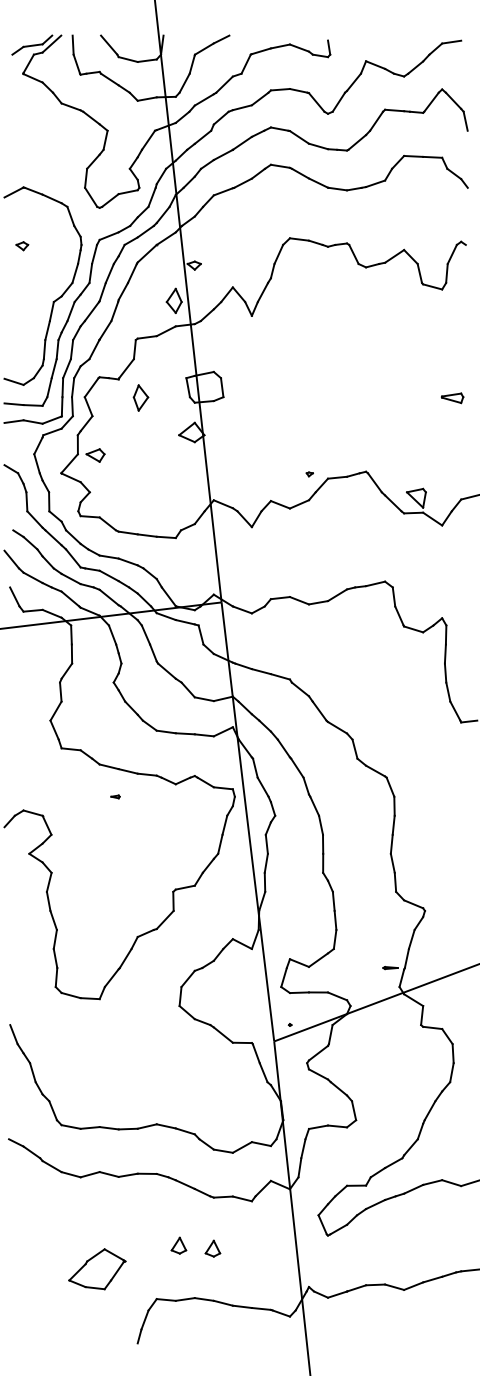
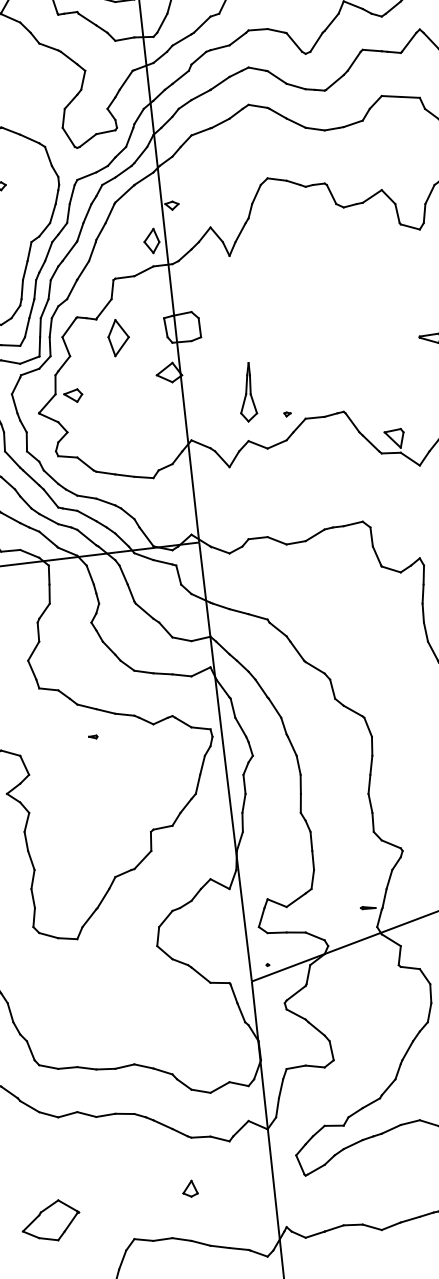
part: (140, 397) -> (118, 337), size x1.43
part: (271, 452) -> (249, 392), added
part: (178, 1245) -> (156, 1185), removed
part: (97, 1269) -> (51, 1220), moved

